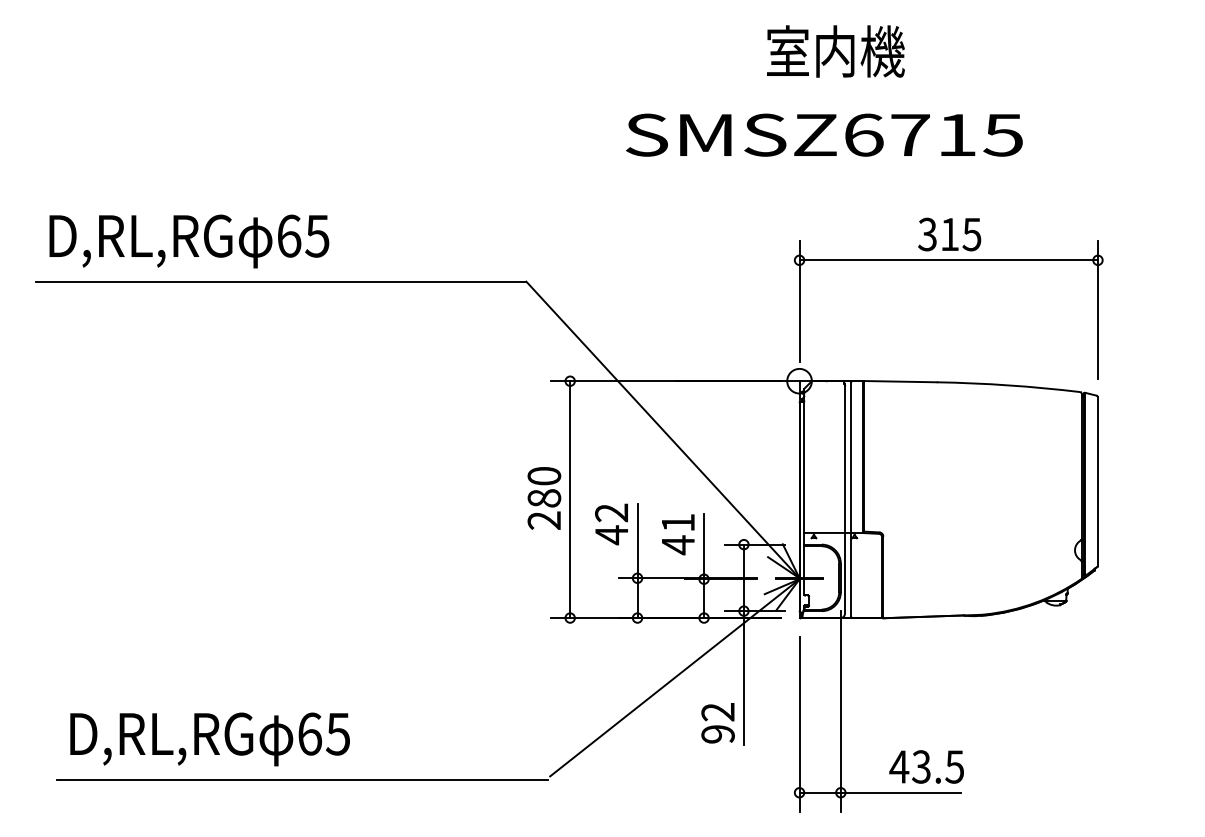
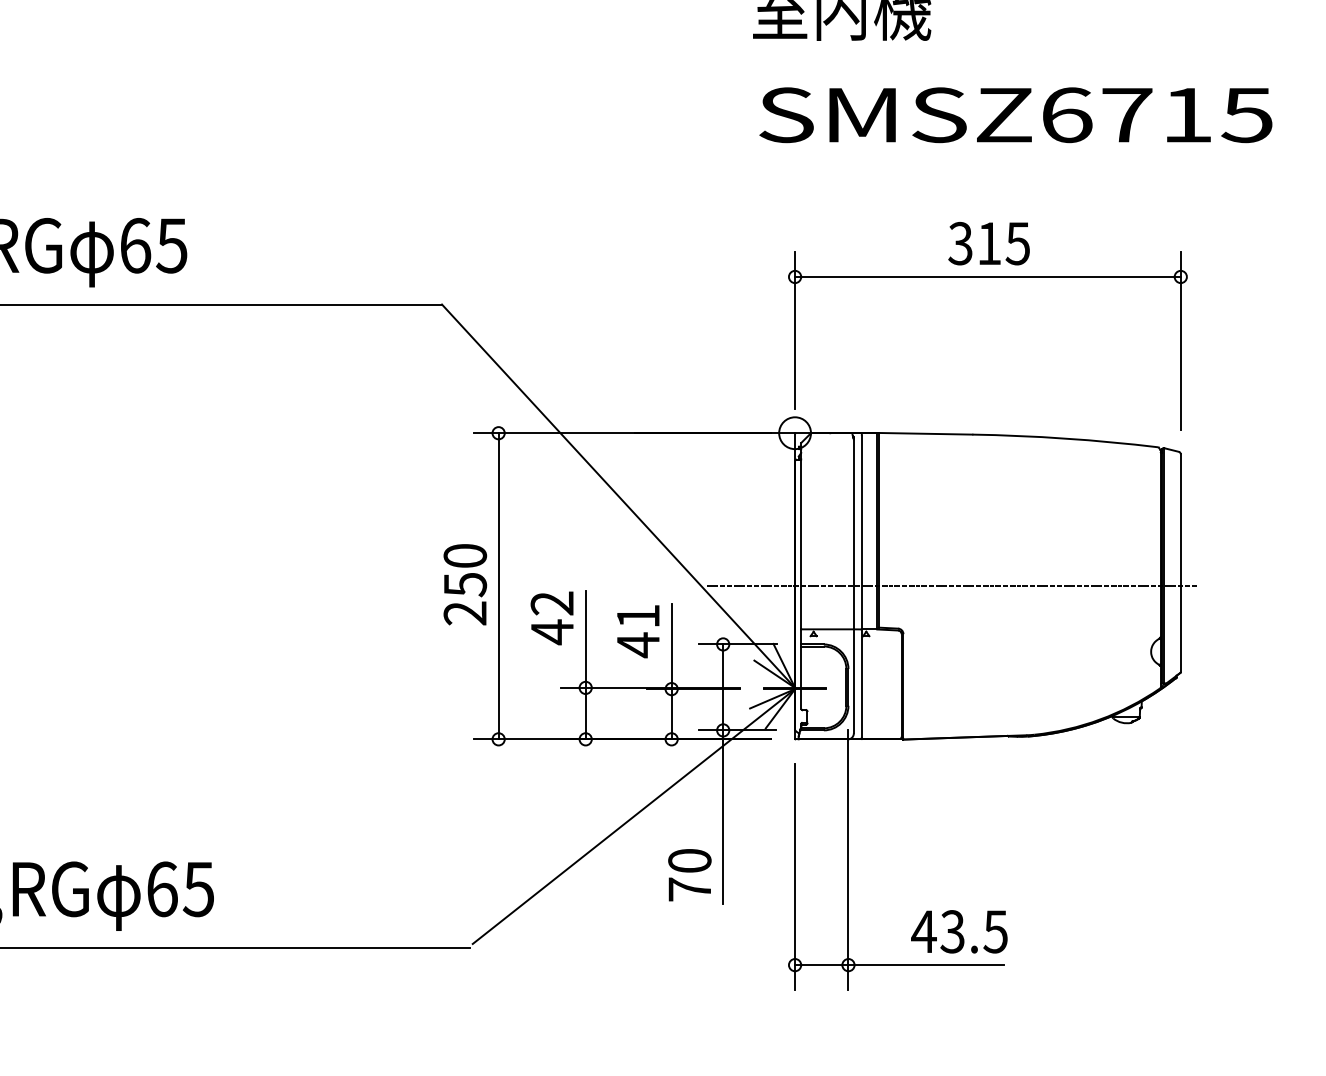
text: (824, 134) -> (1016, 114), moved
text: (544, 498) -> (465, 584), 280 -> 250
line: (920, 499) -> (951, 586), added
text: (717, 723) -> (689, 875), 92 -> 70

